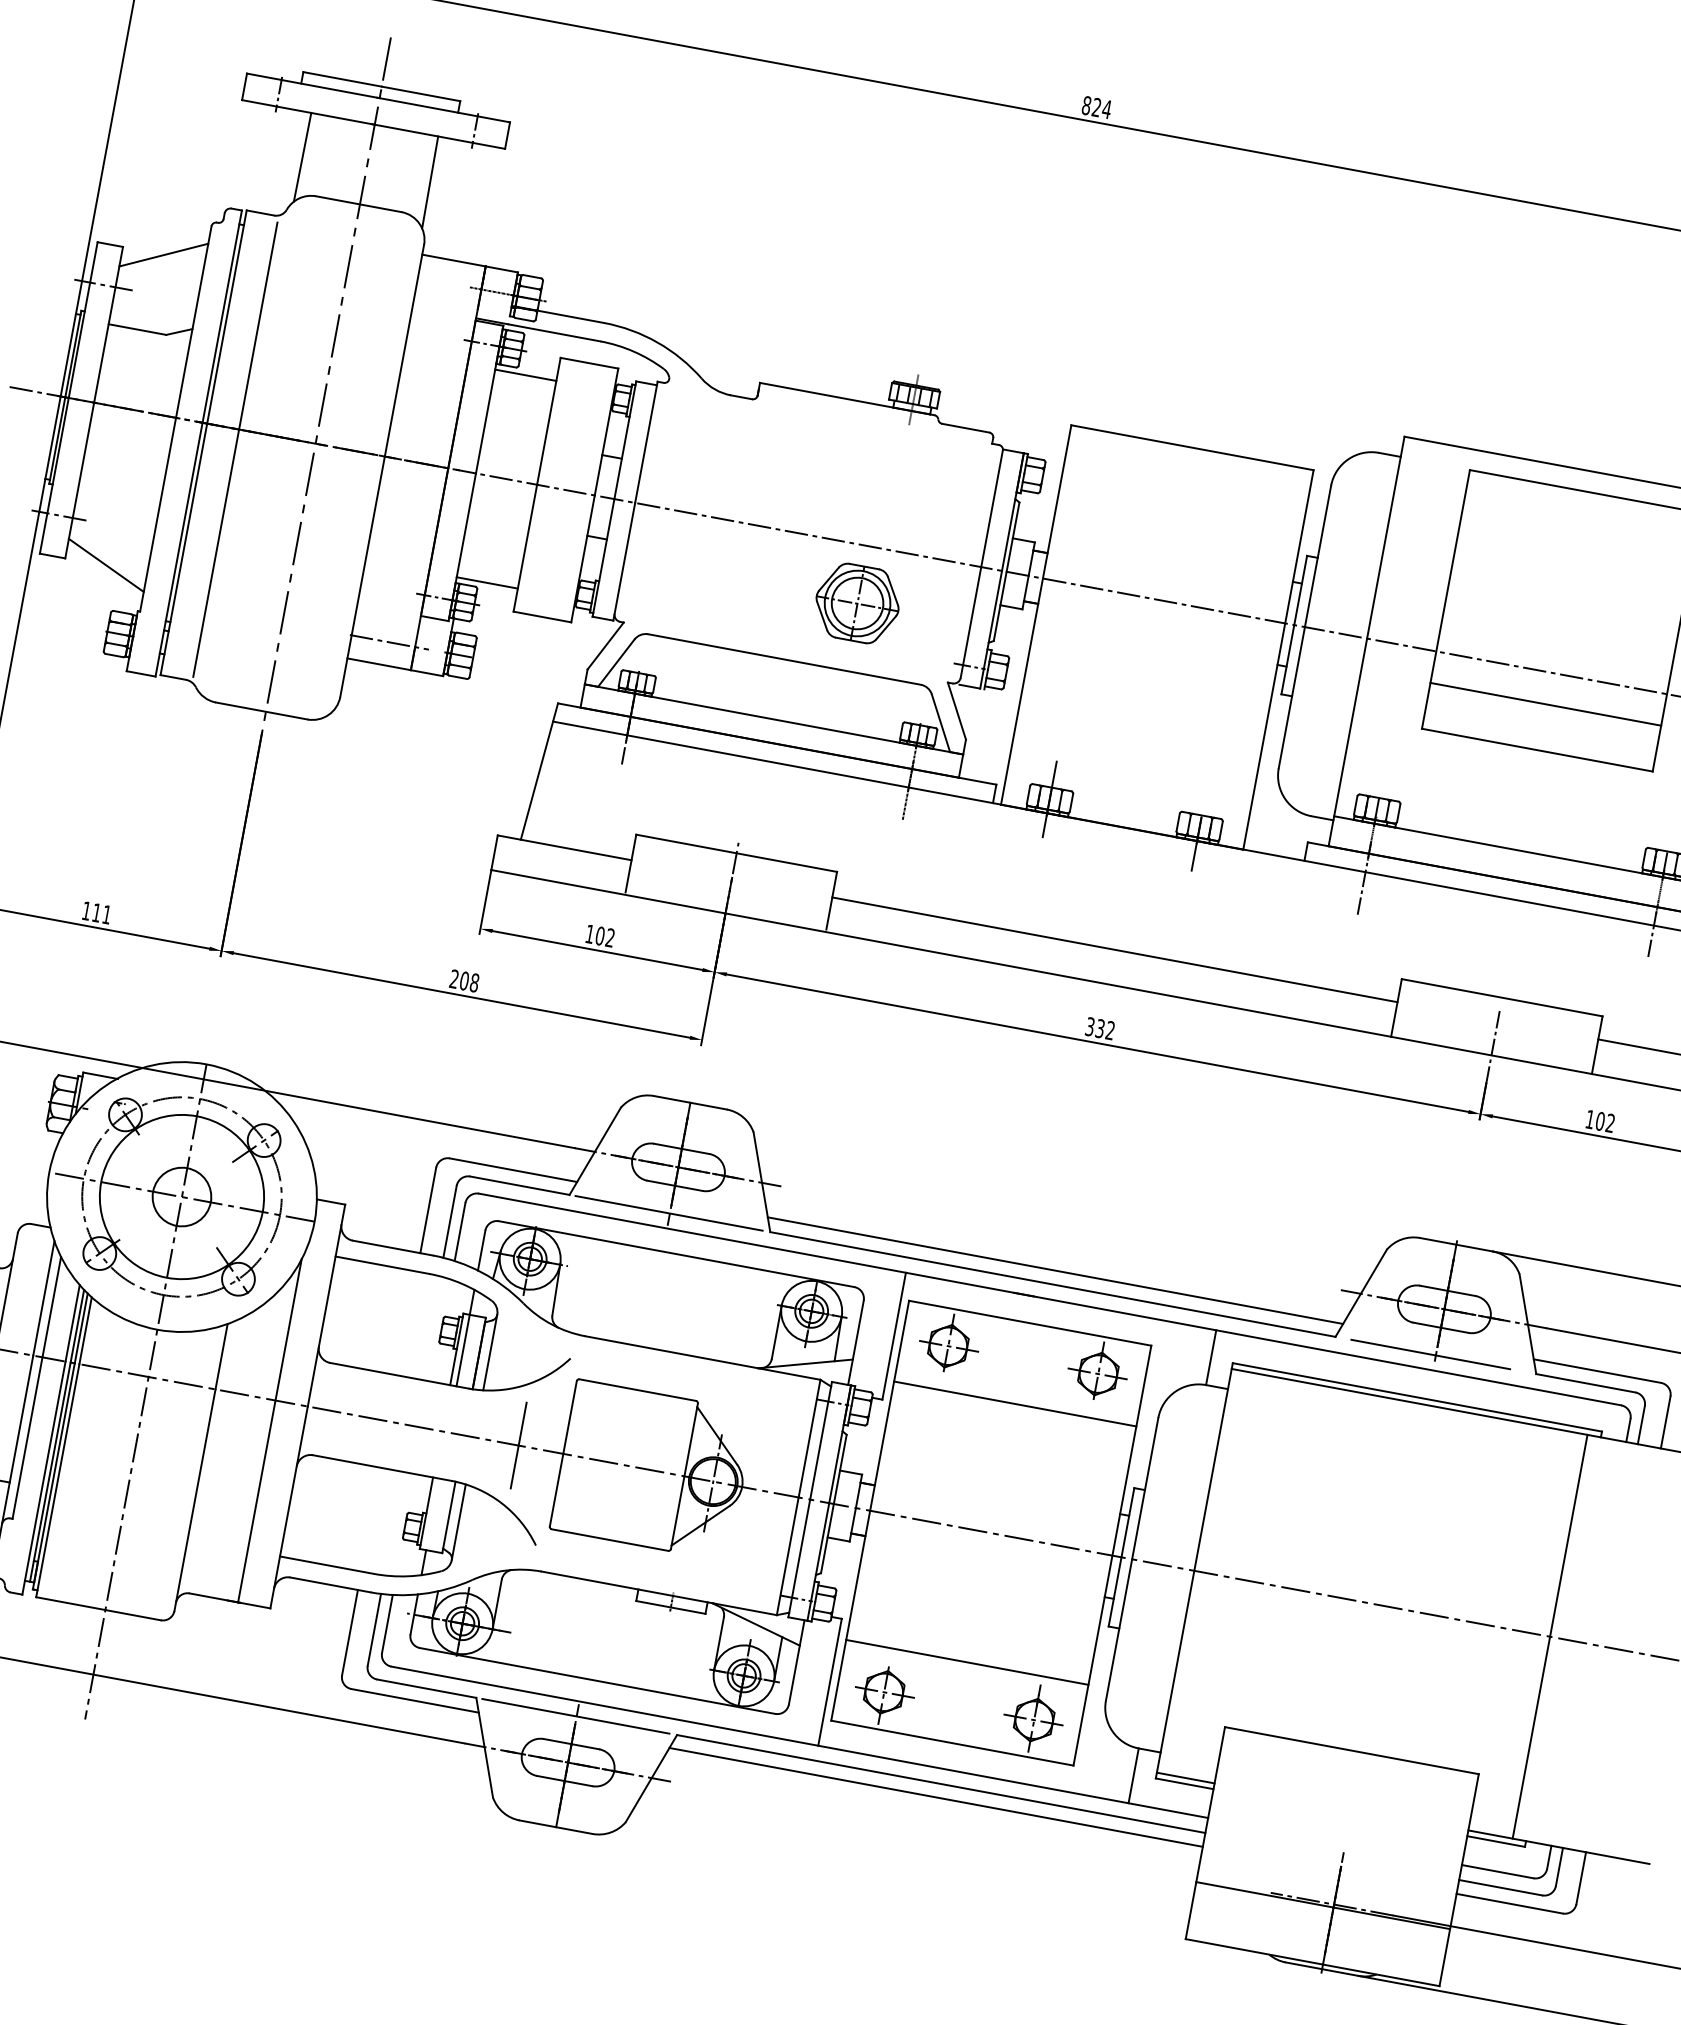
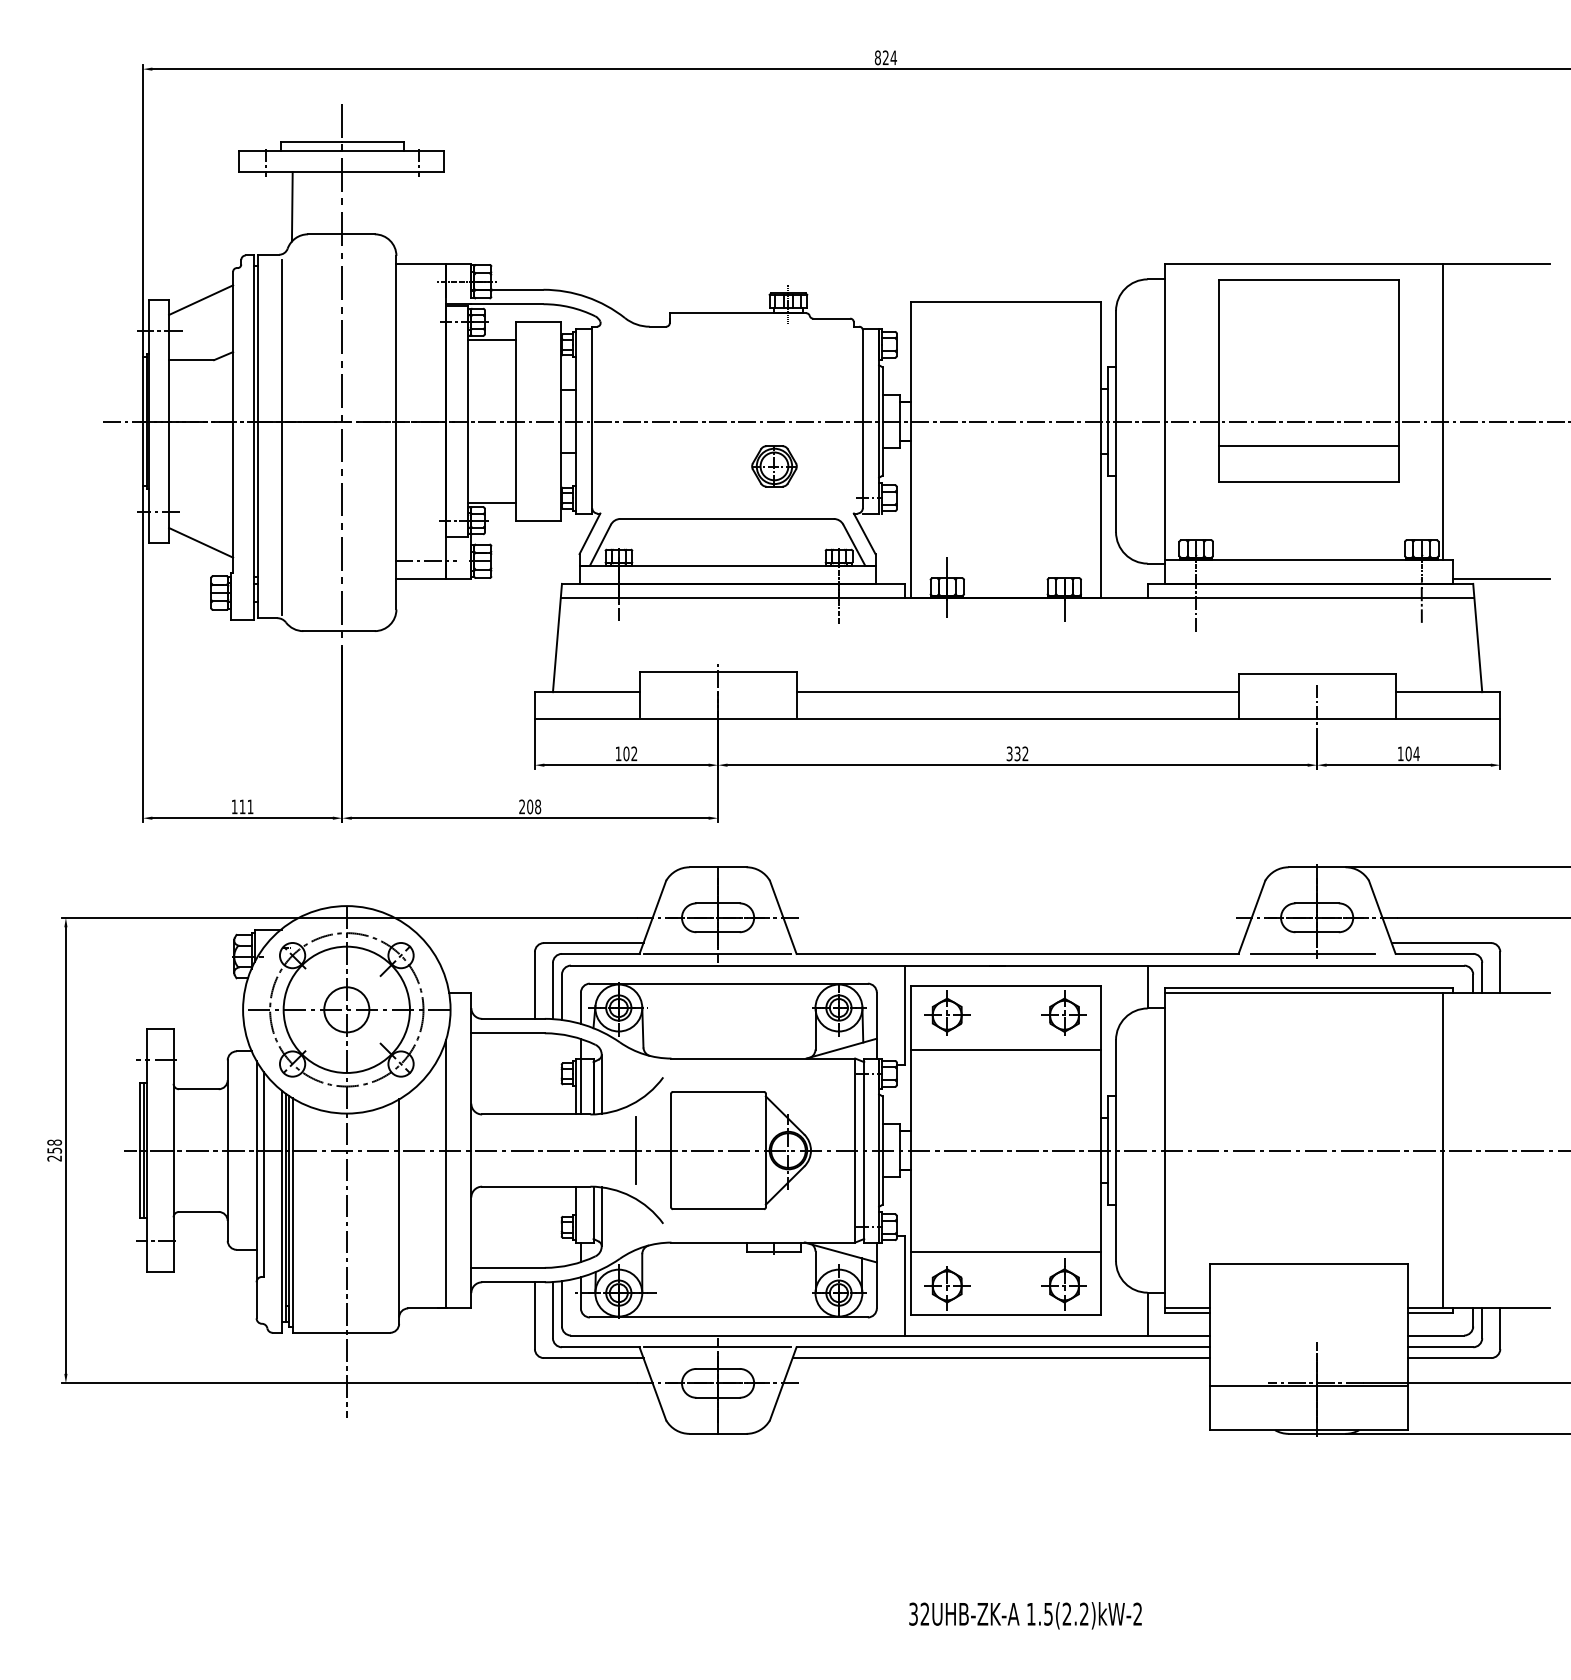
line: (429, 181) -> (391, 207), removed
part: (857, 603) -> (774, 466), size x0.7
text: (1610, 1122) -> (1416, 753), 102 -> 104
line: (1055, 1271) -> (1017, 943), removed

